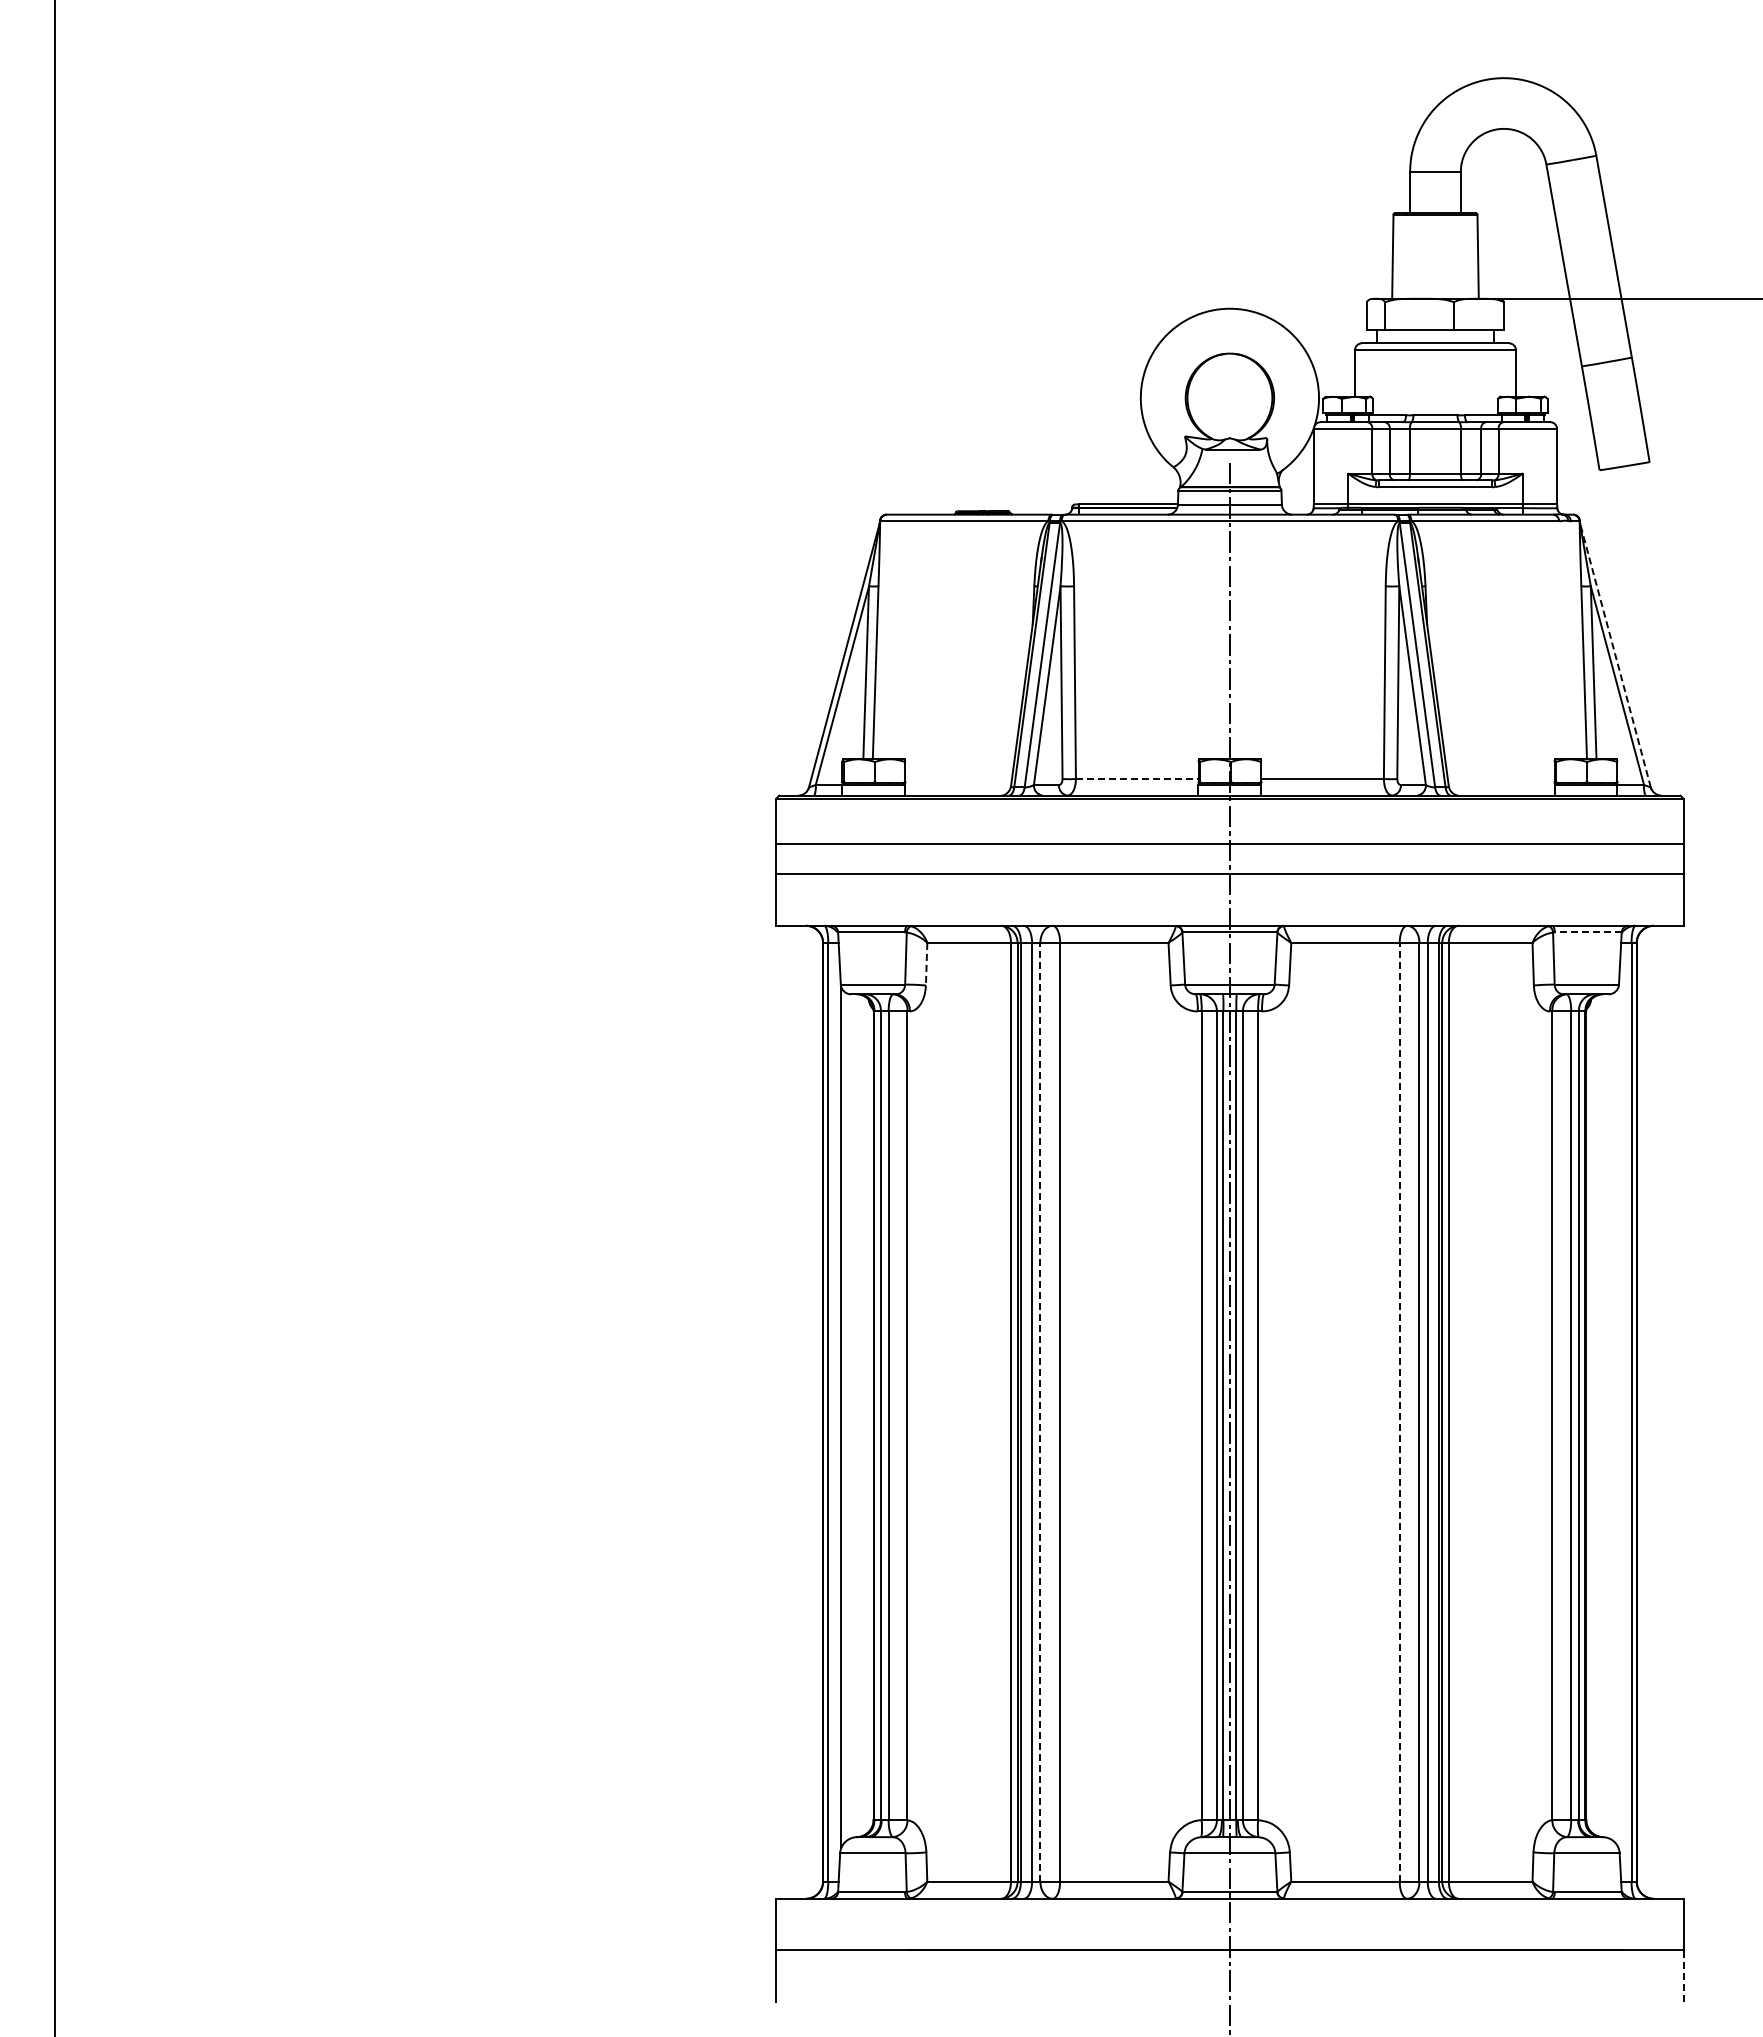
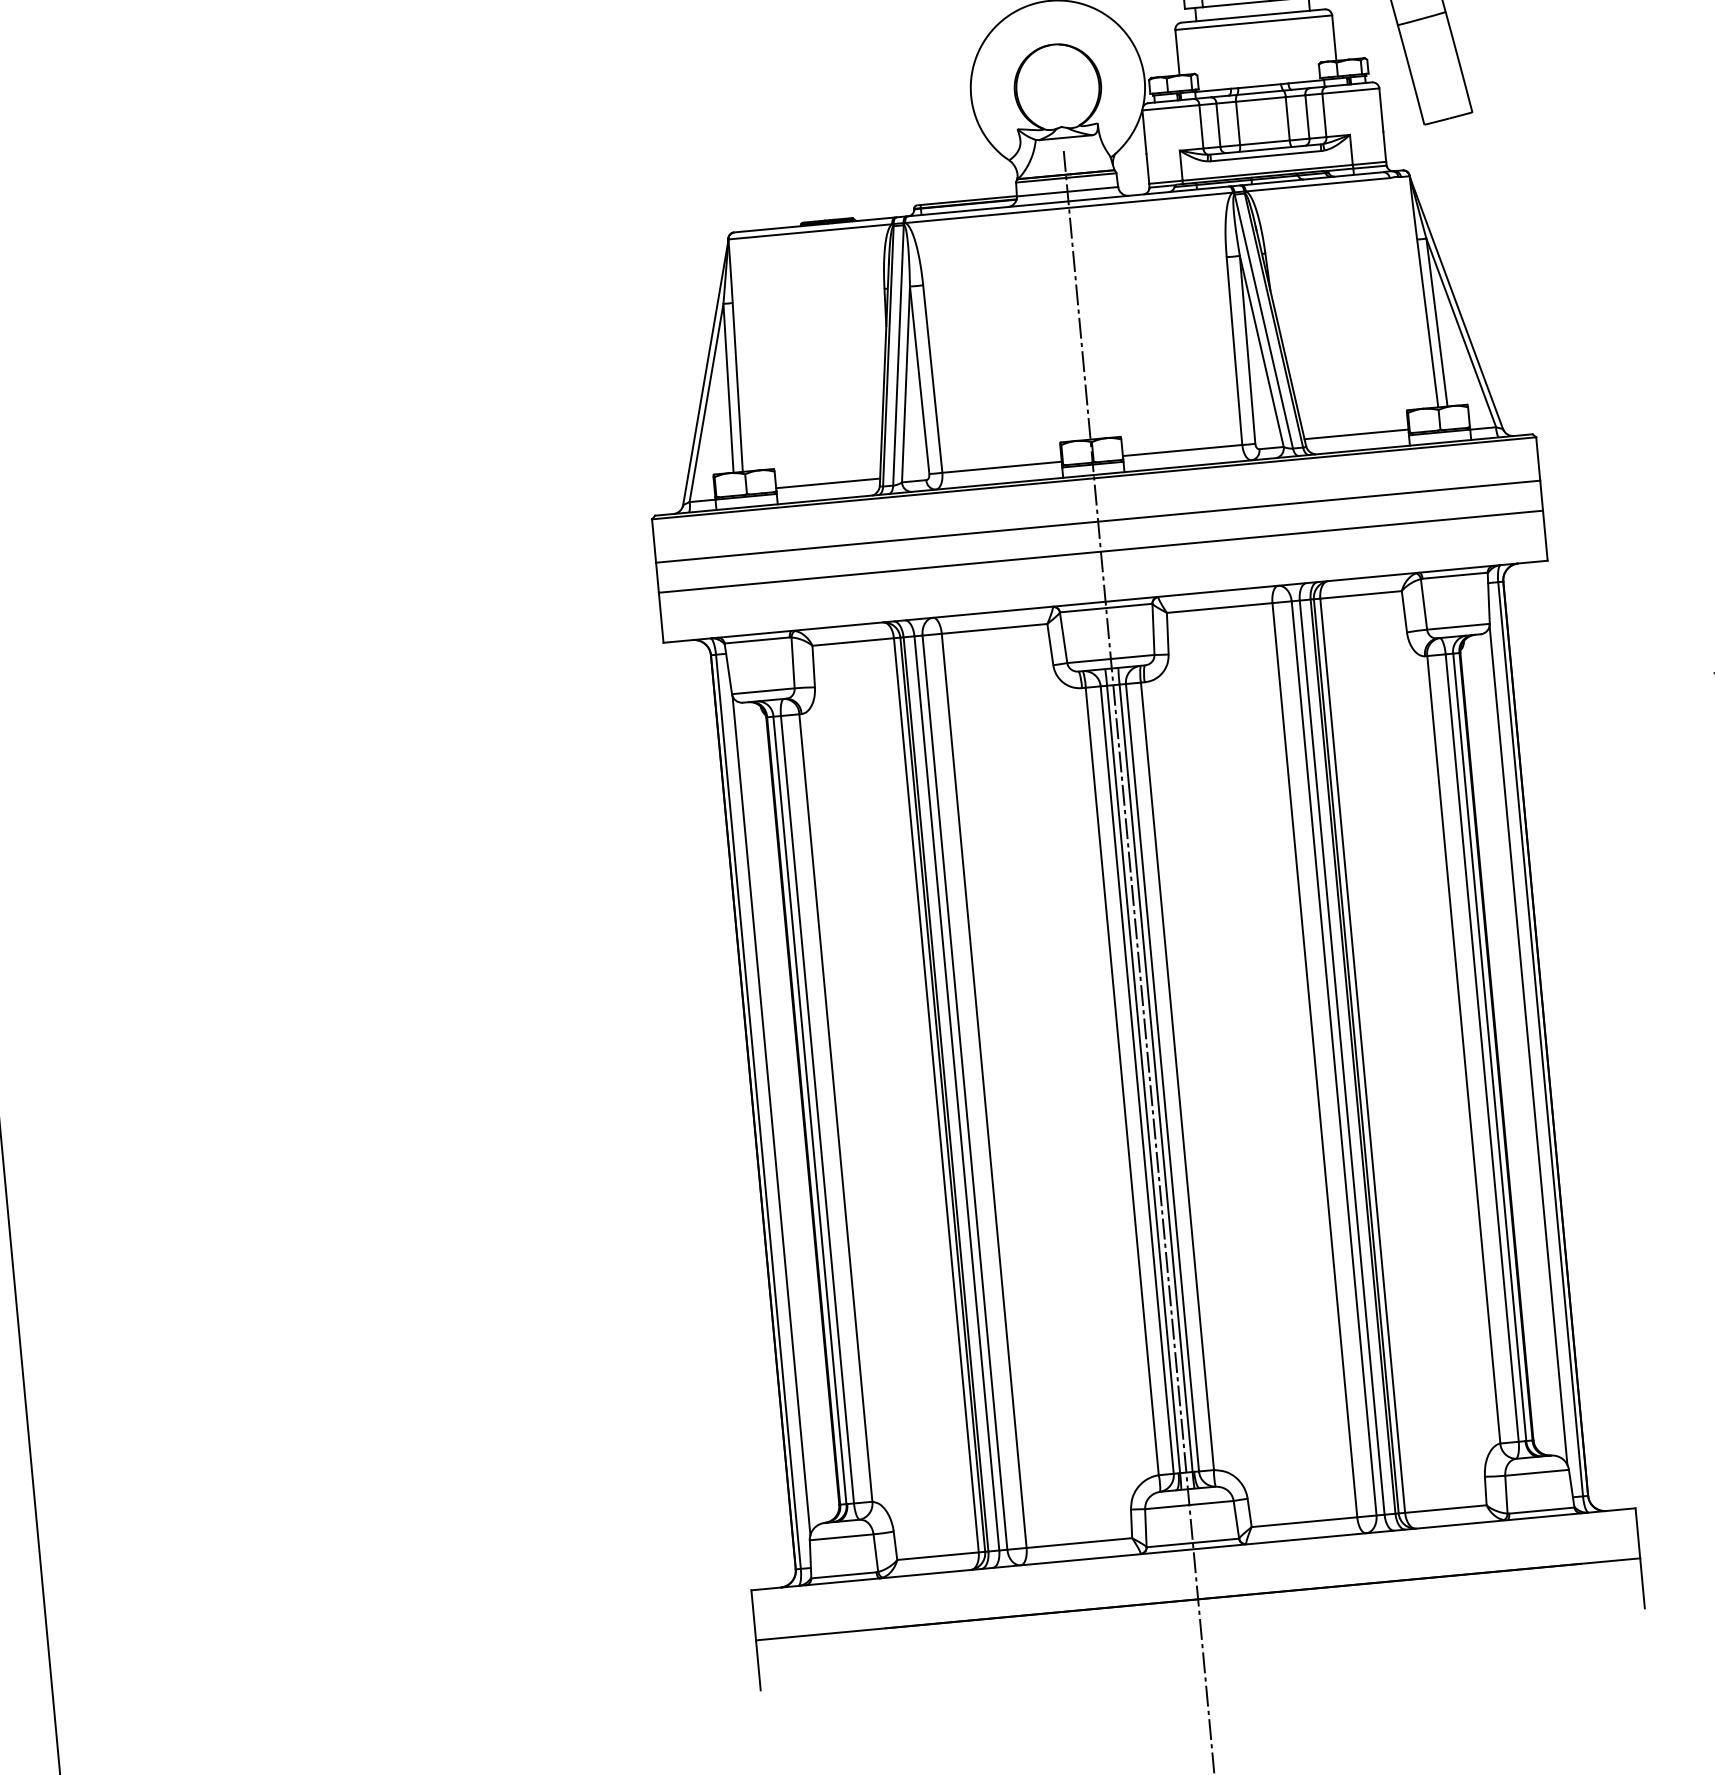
line: (1615, 655) -> (1456, 303), dashed -> solid
line: (958, 779) -> (828, 483), added
line: (1137, 779) -> (1002, 467), dashed -> solid
line: (1500, 779) -> (1355, 434), added
line: (1587, 932) -> (1454, 576), dashed -> solid
line: (926, 964) -> (813, 666), dashed -> solid
line: (1040, 1411) -> (965, 1091), dashed -> solid
line: (1399, 1411) -> (1314, 1059), dashed -> solid
line: (1618, 1417) -> (1528, 1045), added
line: (1683, 1975) -> (1642, 1583), dashed -> solid

